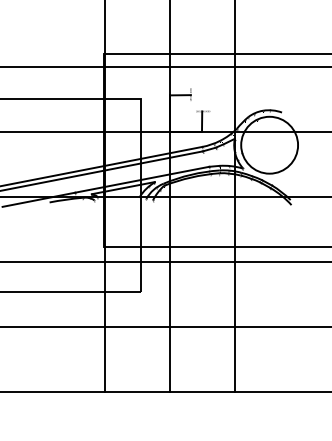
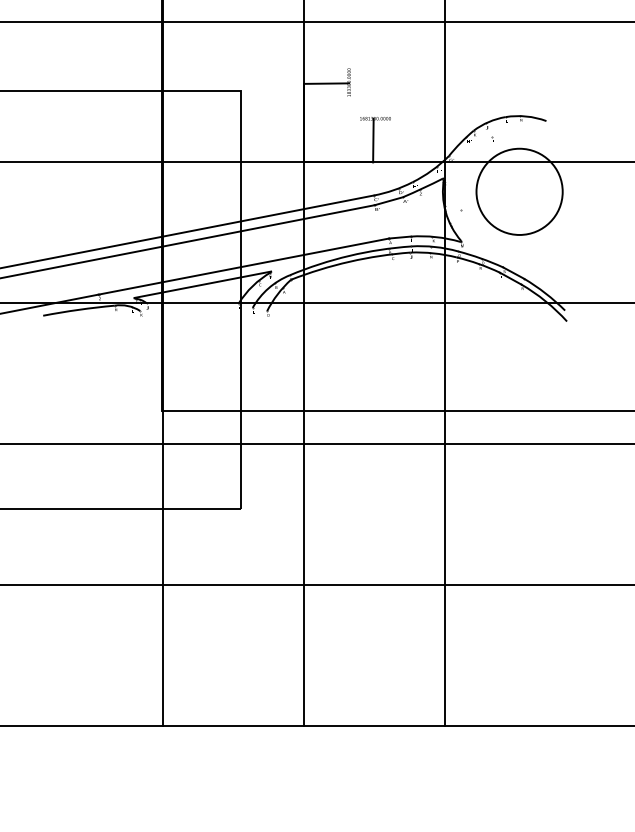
circle: (269, 144) -> (519, 190), size x0.7

